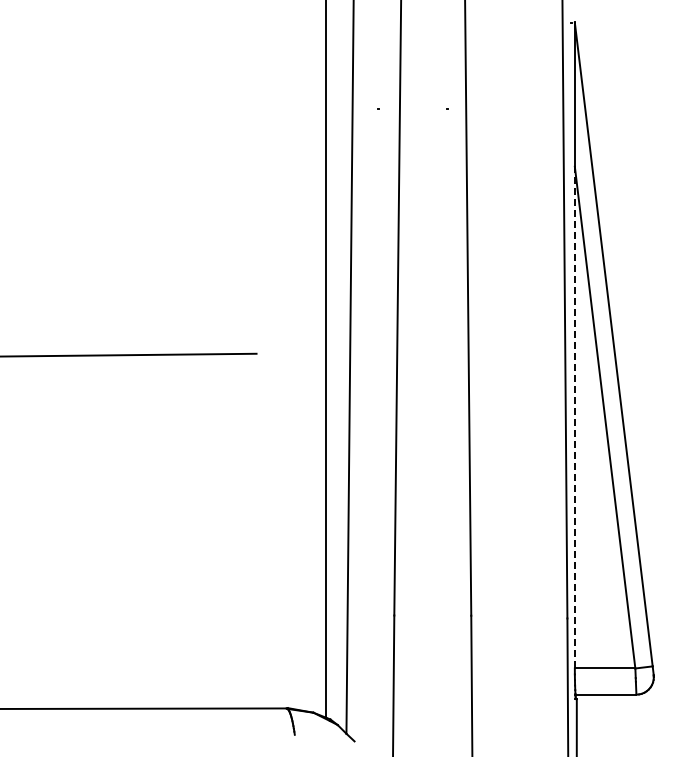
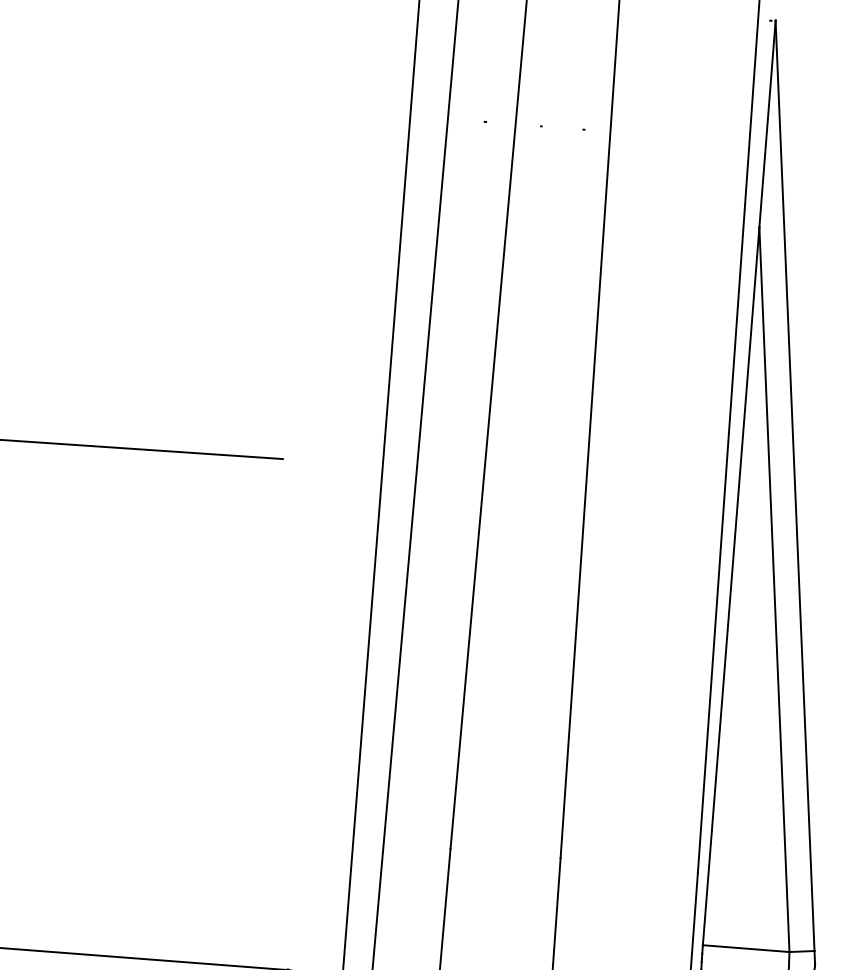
line: (574, 417) -> (730, 586), dashed -> solid

